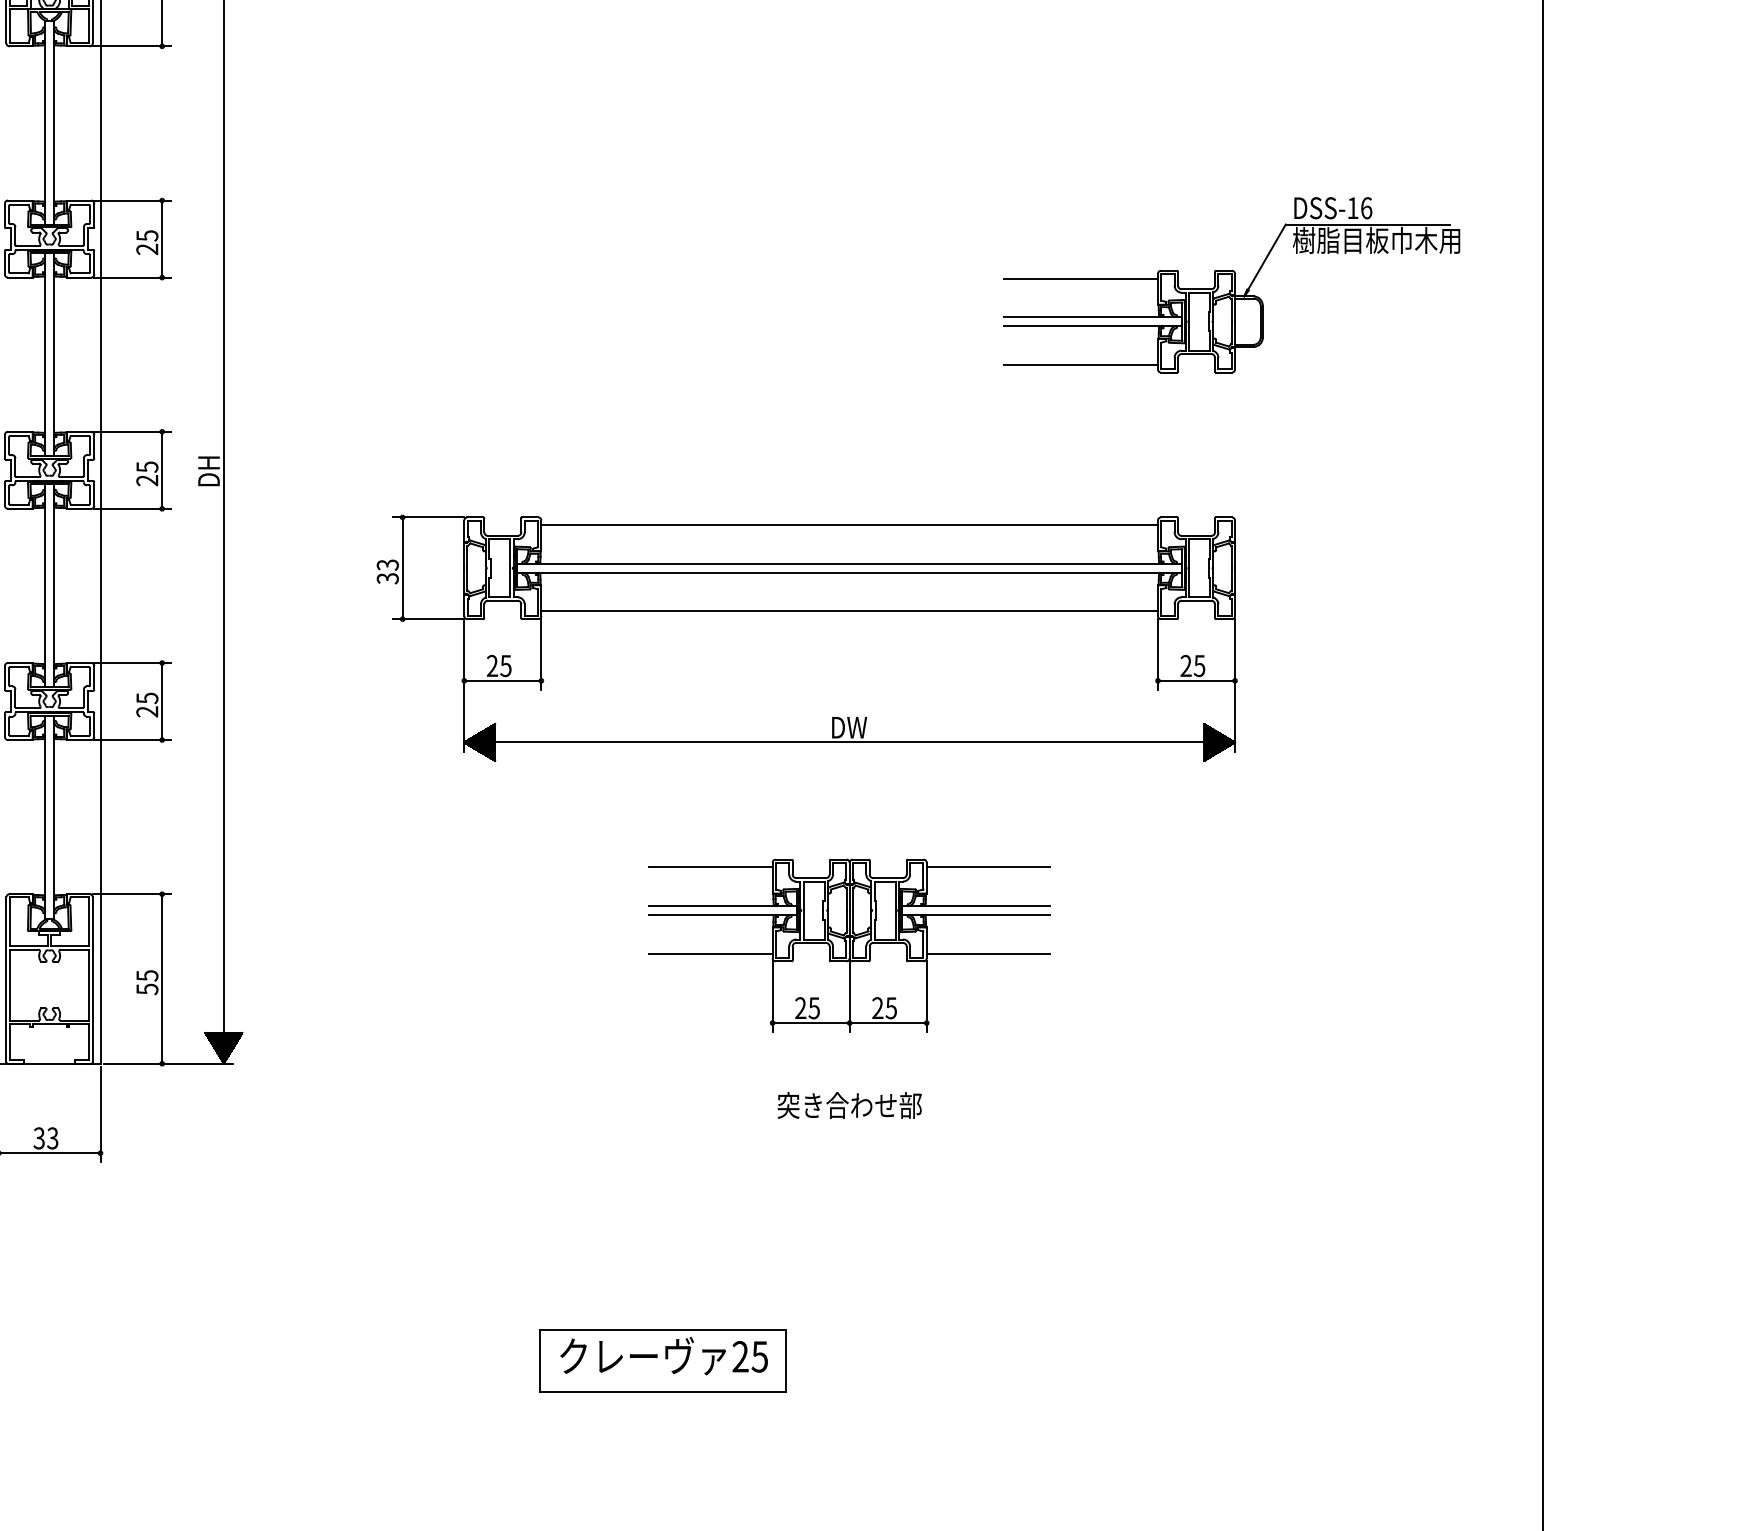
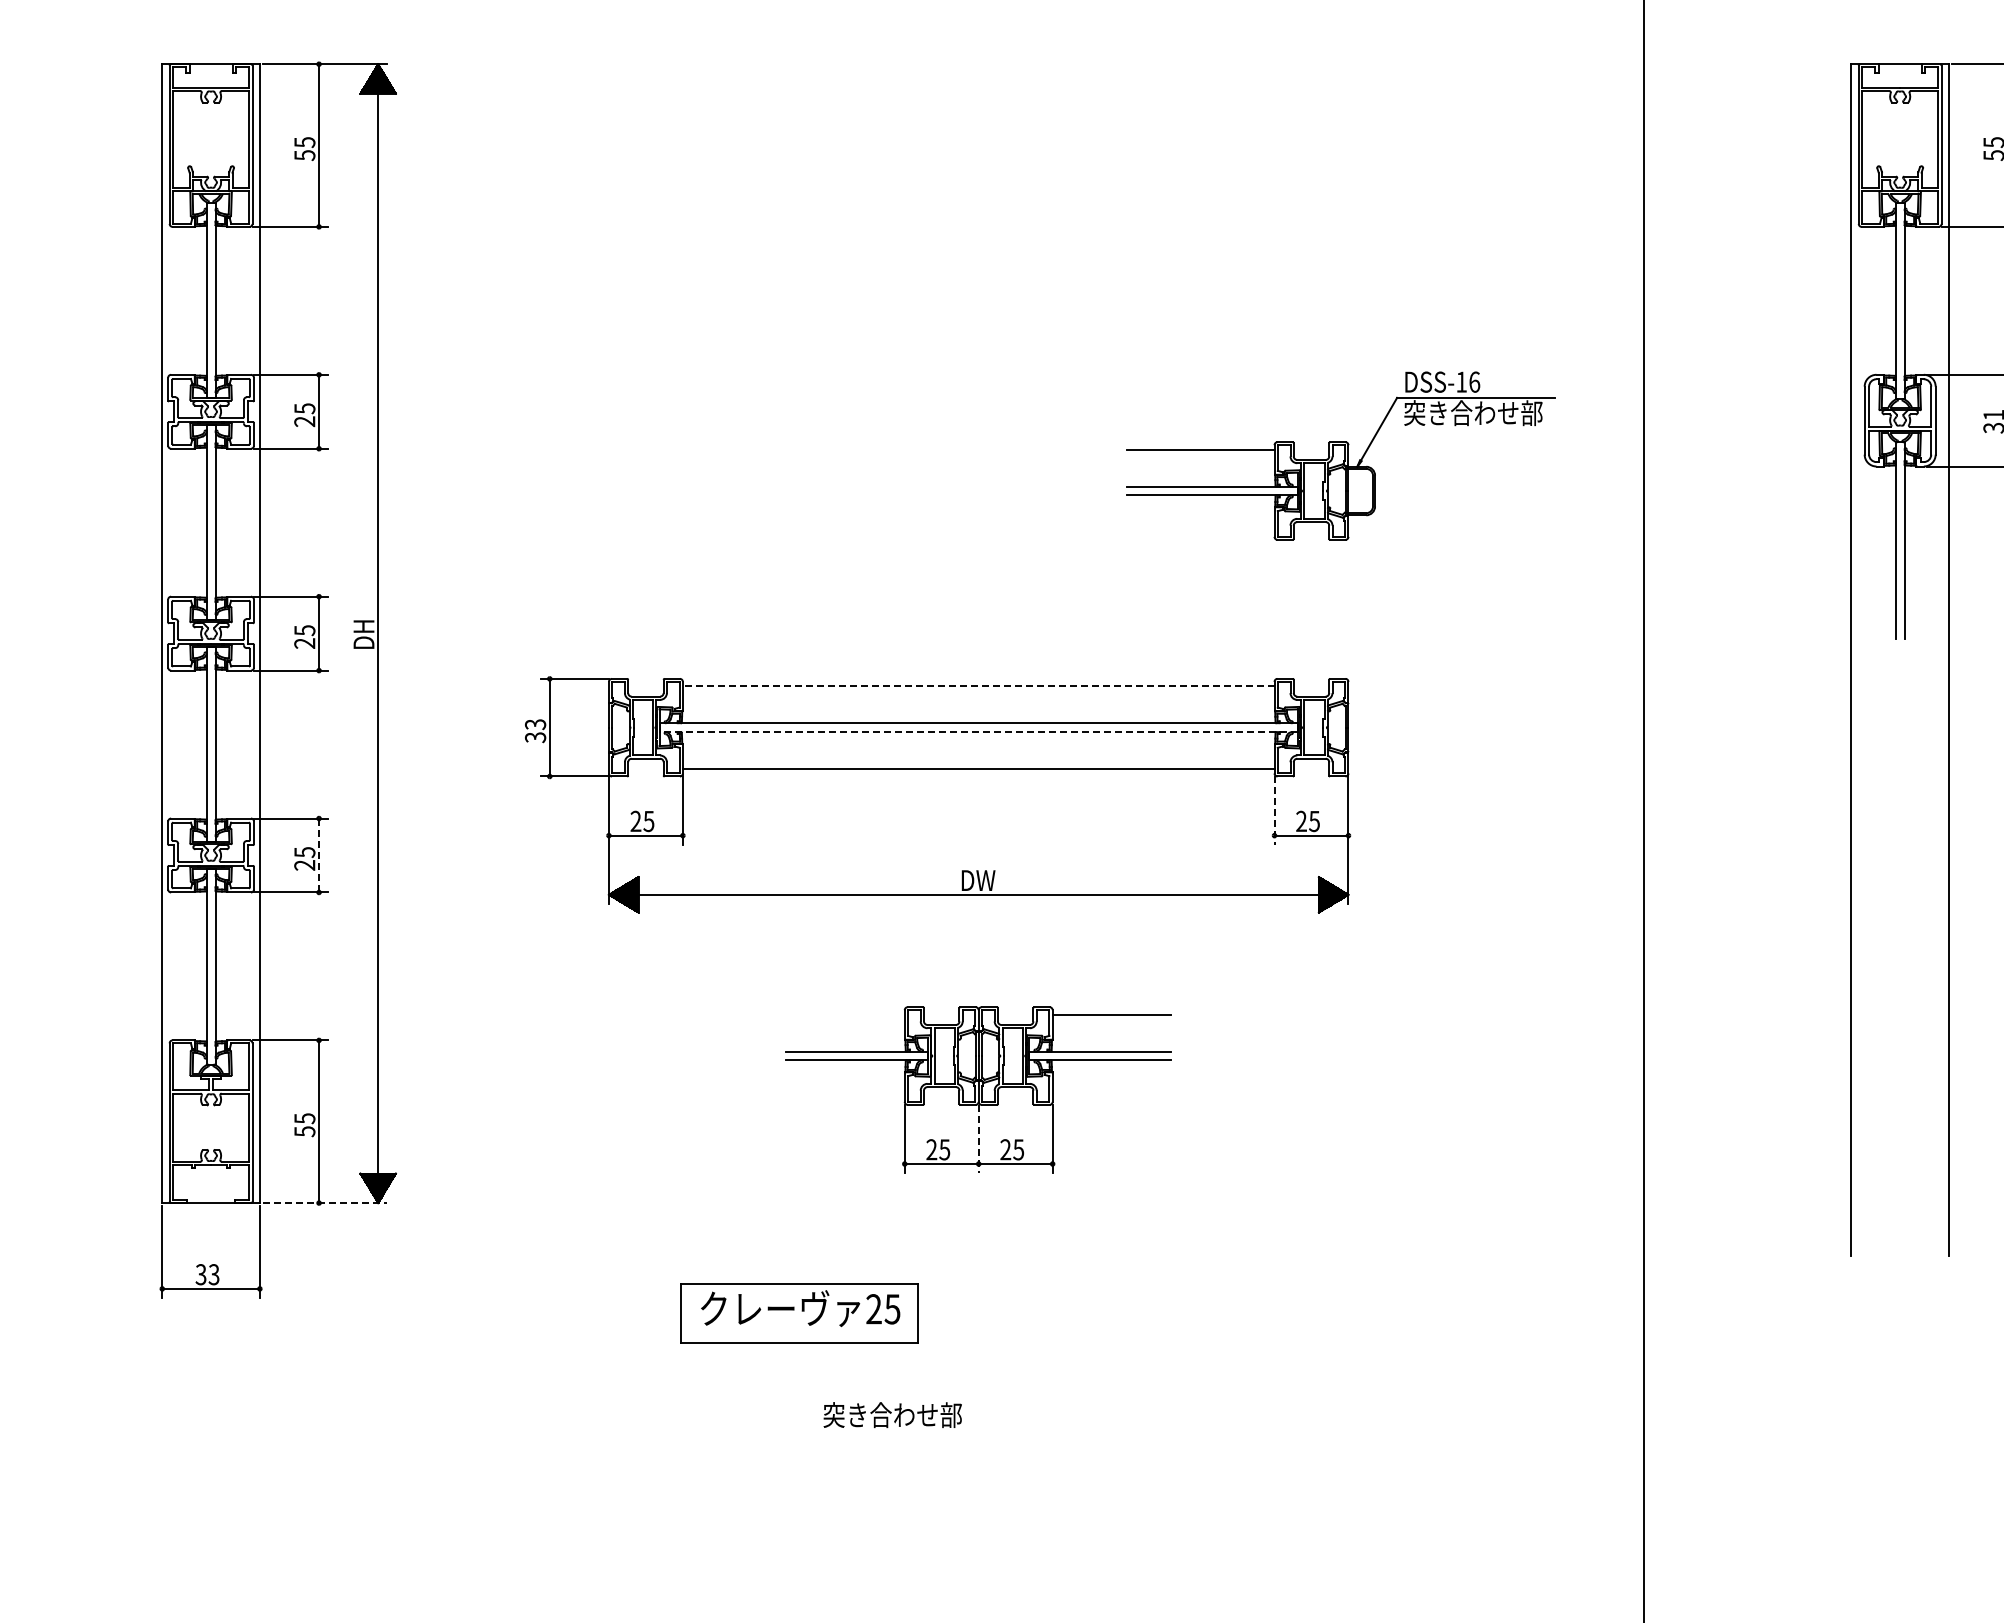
text: (1376, 240) -> (1484, 413), 樹脂目板巾木用 -> 突き合わせ部
line: (1080, 364) -> (1200, 532), removed
line: (849, 525) -> (978, 686), solid -> dashed
line: (849, 573) -> (978, 732), solid -> dashed
line: (1157, 655) -> (1274, 811), solid -> dashed
line: (162, 701) -> (319, 855), solid -> dashed
line: (710, 867) -> (845, 1014), removed
line: (710, 953) -> (845, 1097), removed
line: (988, 953) -> (1111, 1097), removed
line: (849, 997) -> (978, 1139), solid -> dashed
line: (168, 1064) -> (325, 1203), solid -> dashed
text: (849, 1104) -> (892, 1414), moved
part: (662, 1361) -> (799, 1313), moved

